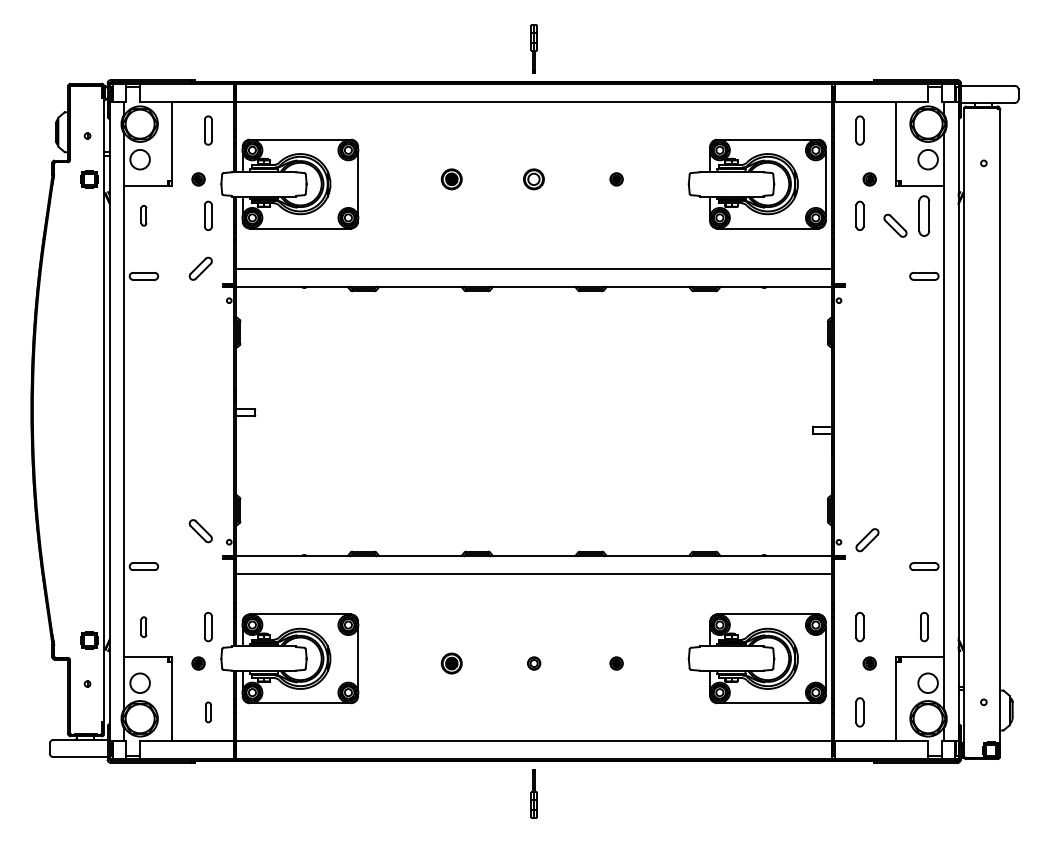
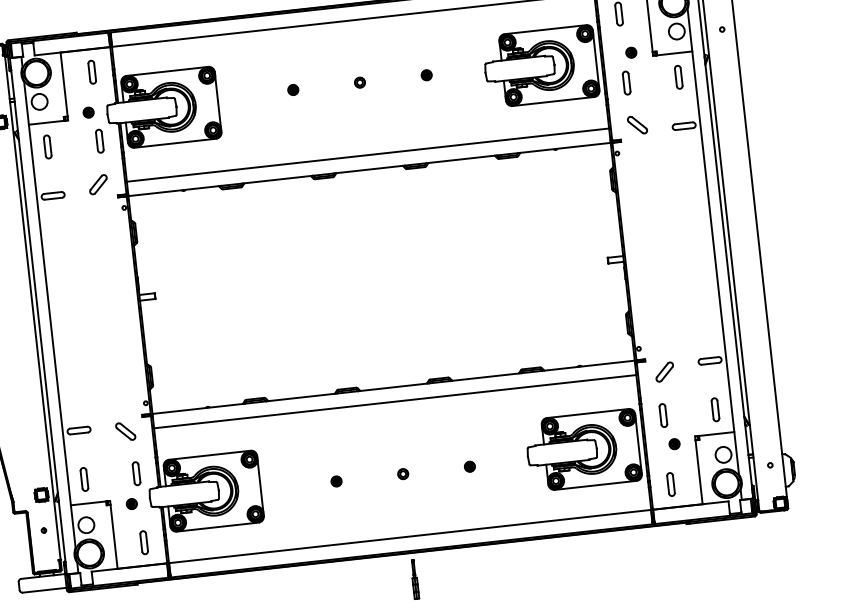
part: (451, 179) -> (293, 90), size x0.62
part: (534, 179) -> (360, 82), size x0.62
part: (143, 215) -> (47, 146), size x1.43
part: (924, 215) -> (678, 76), size x0.71
part: (895, 225) -> (637, 124), moved
part: (200, 531) -> (125, 431), moved
part: (867, 540) -> (664, 372), moved
part: (143, 627) -> (84, 479), size x1.43
part: (451, 663) -> (336, 481), size x0.62
part: (208, 712) -> (144, 542), size x1.43

